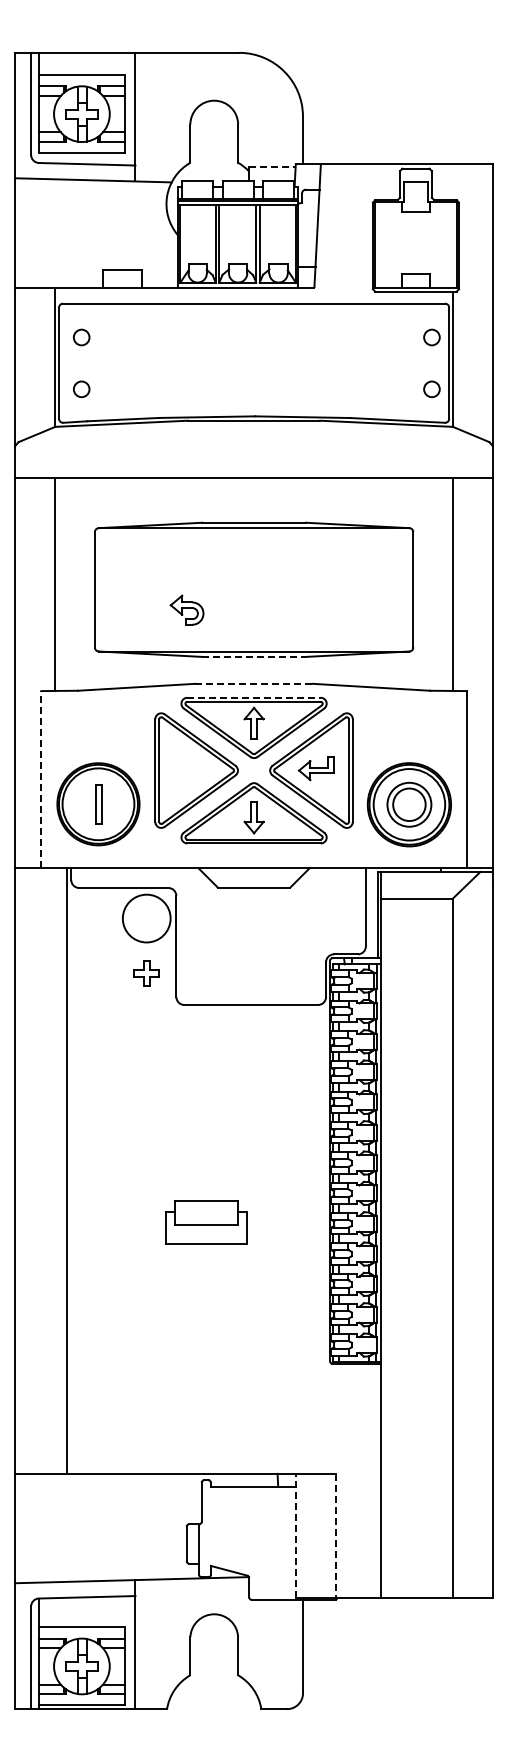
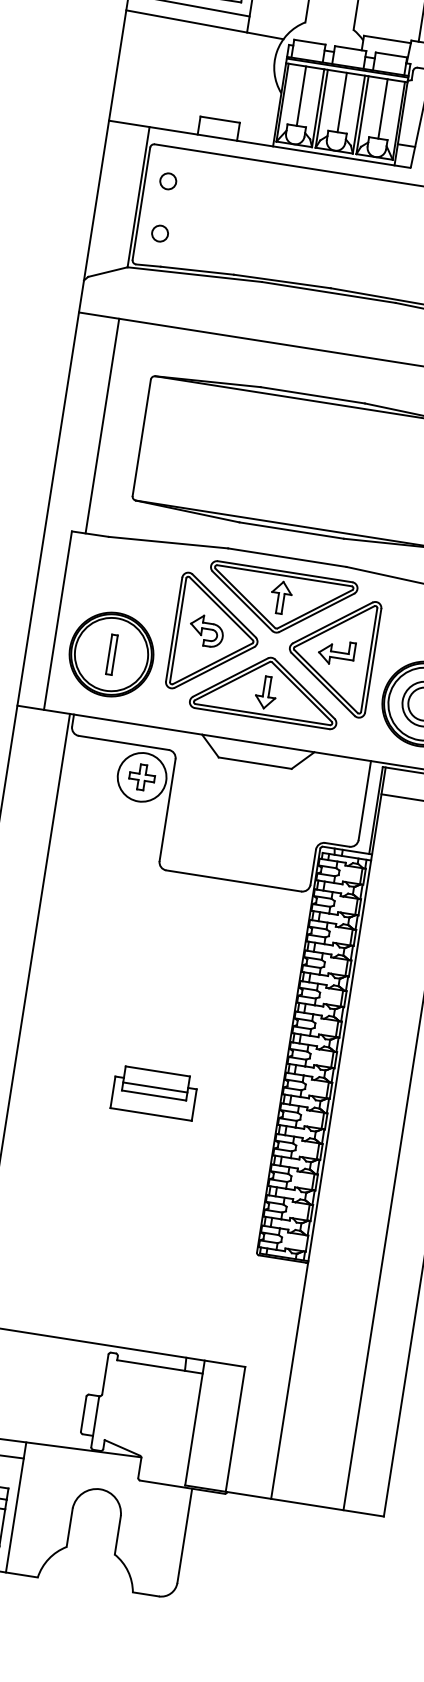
line: (272, 166) -> (387, 39), dashed -> solid
line: (197, 234) -> (301, 95), added
line: (238, 234) -> (342, 102), added
line: (278, 234) -> (382, 108), added
part: (186, 609) -> (206, 630), moved
line: (254, 656) -> (292, 530), dashed -> solid
line: (254, 683) -> (287, 557), dashed -> solid
line: (254, 697) -> (285, 571), dashed -> solid
line: (41, 779) -> (58, 620), dashed -> solid
part: (146, 973) -> (141, 777), moved
line: (206, 1216) -> (155, 1087), added
line: (295, 1535) -> (194, 1422), dashed -> solid
line: (336, 1535) -> (236, 1429), dashed -> solid

